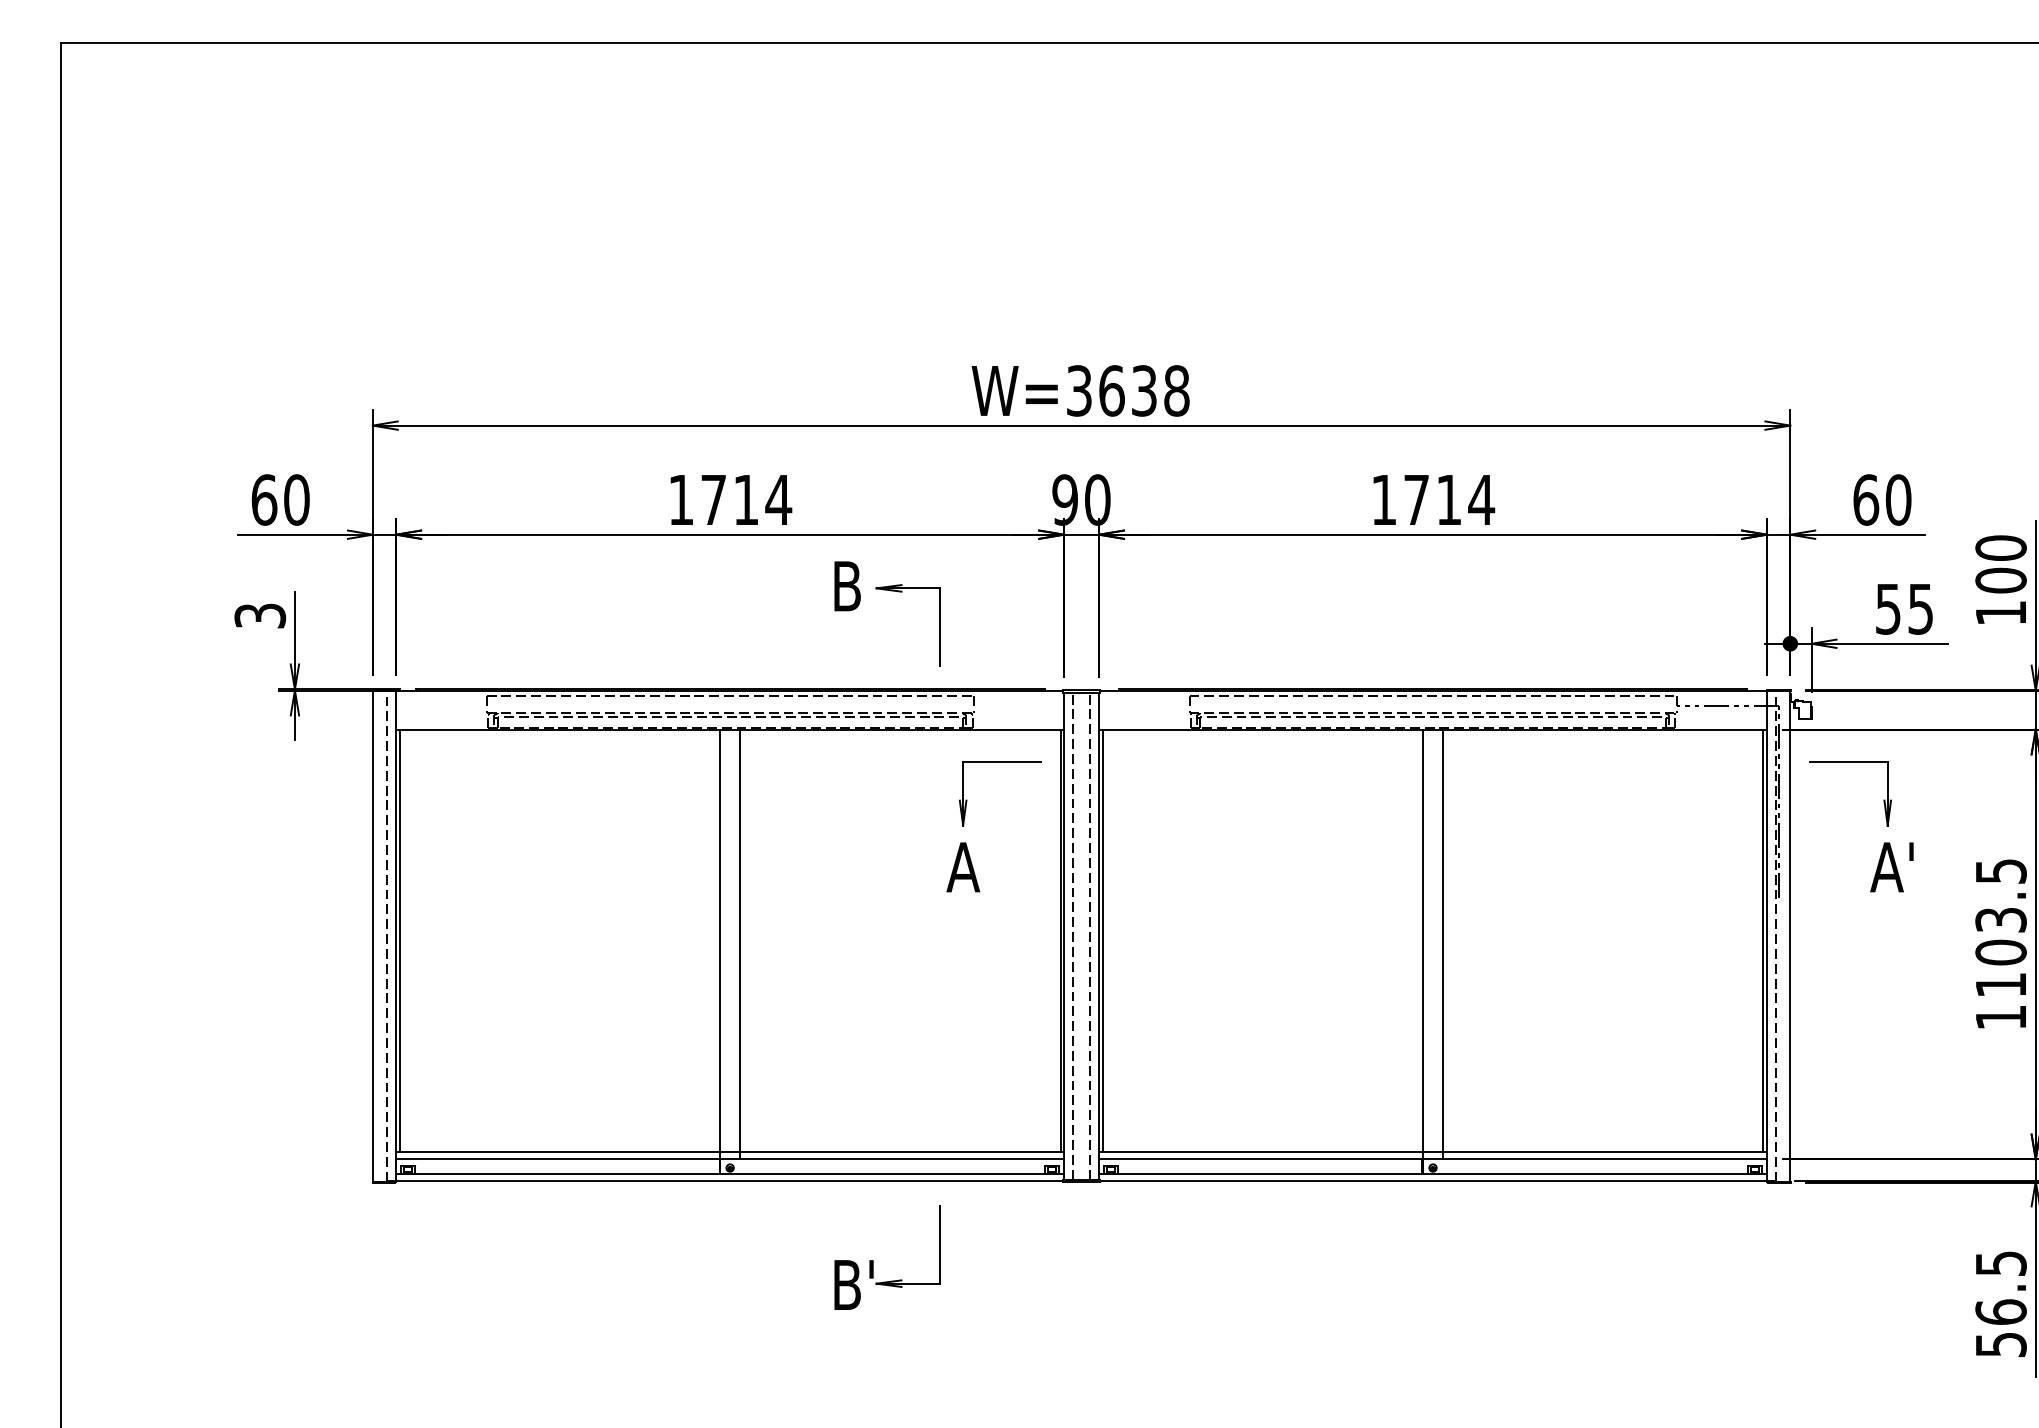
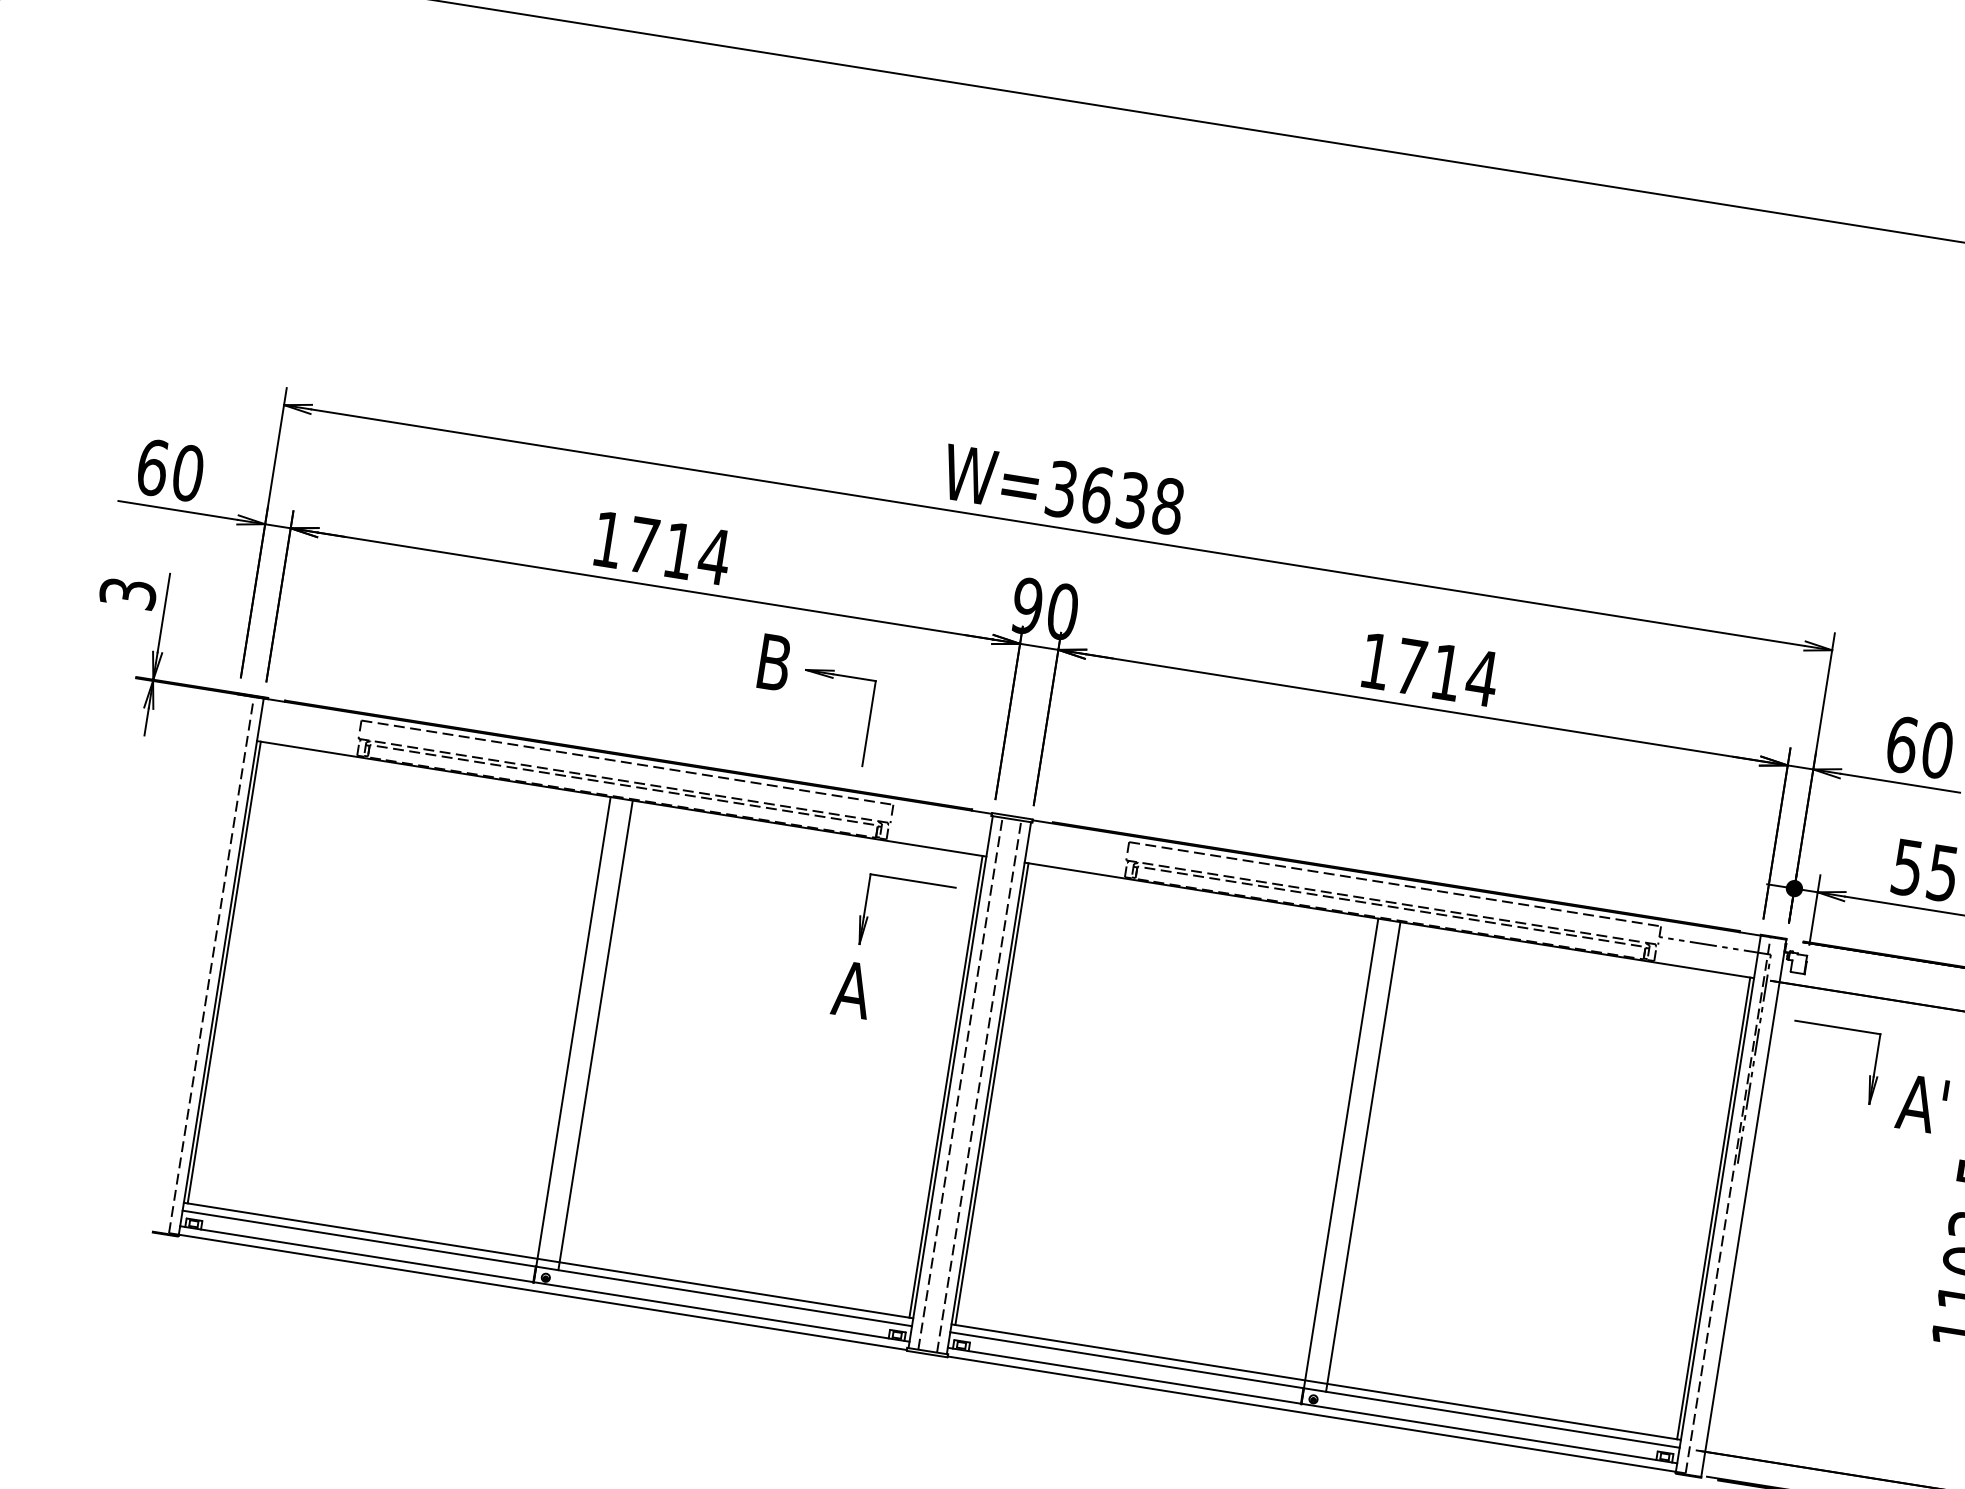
text: (1891, 867) -> (1921, 1104), moved
line: (372, 936) -> (195, 963), removed
part: (873, 1260) -> (686, 1403), removed

